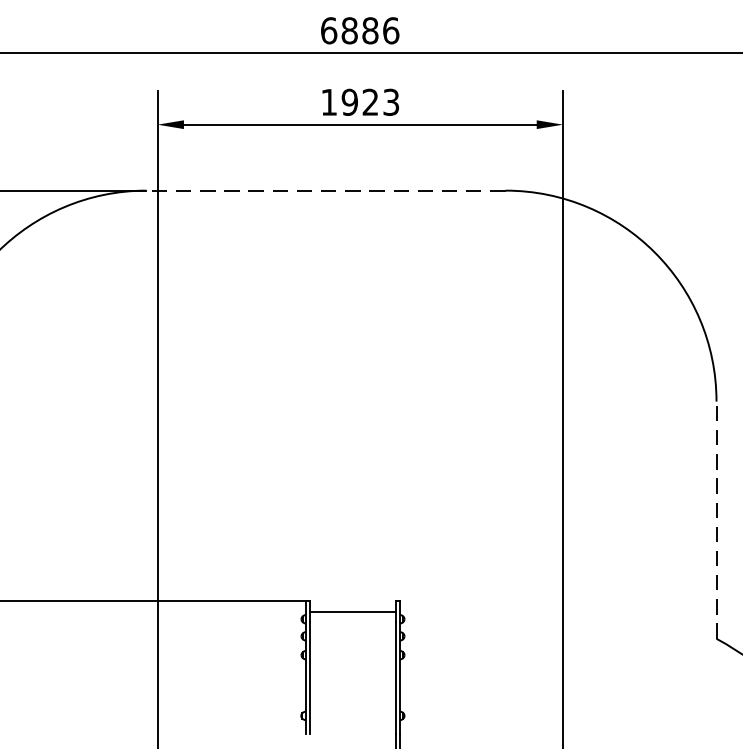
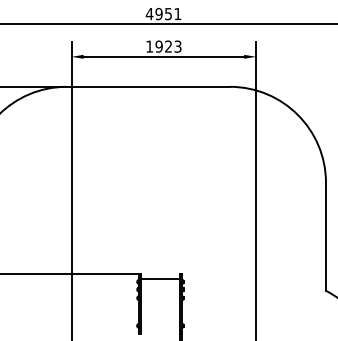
text: (359, 29) -> (163, 13), 6886 -> 4951
line: (326, 189) -> (148, 86), dashed -> solid
line: (717, 519) -> (326, 236), dashed -> solid

